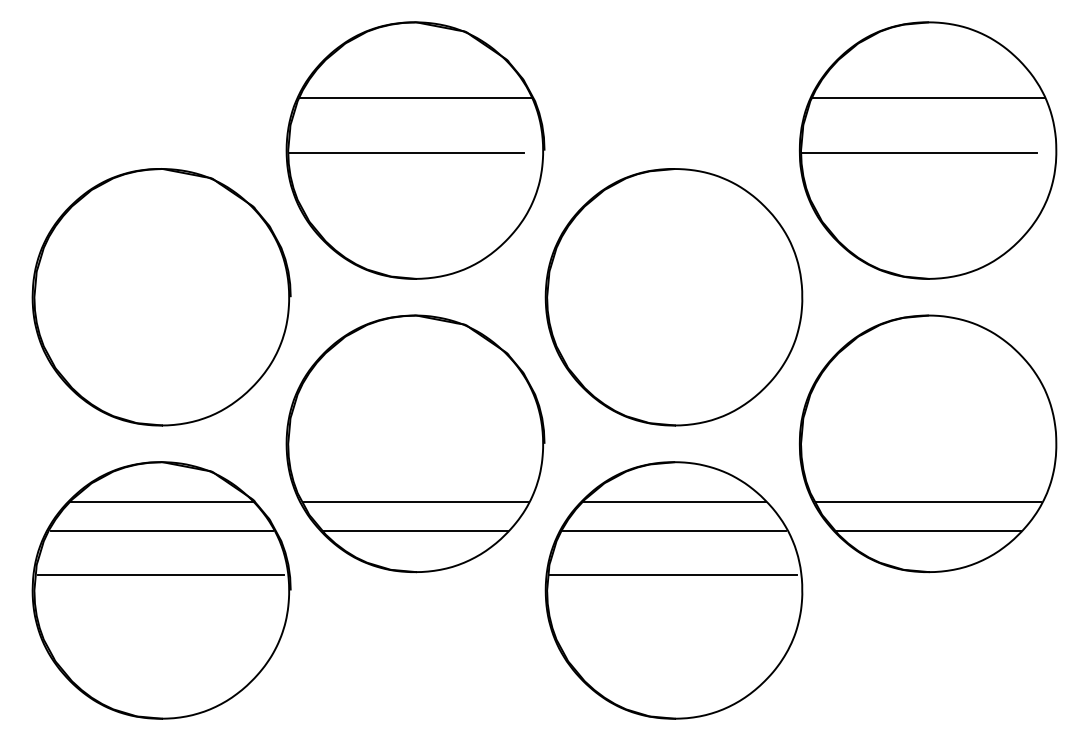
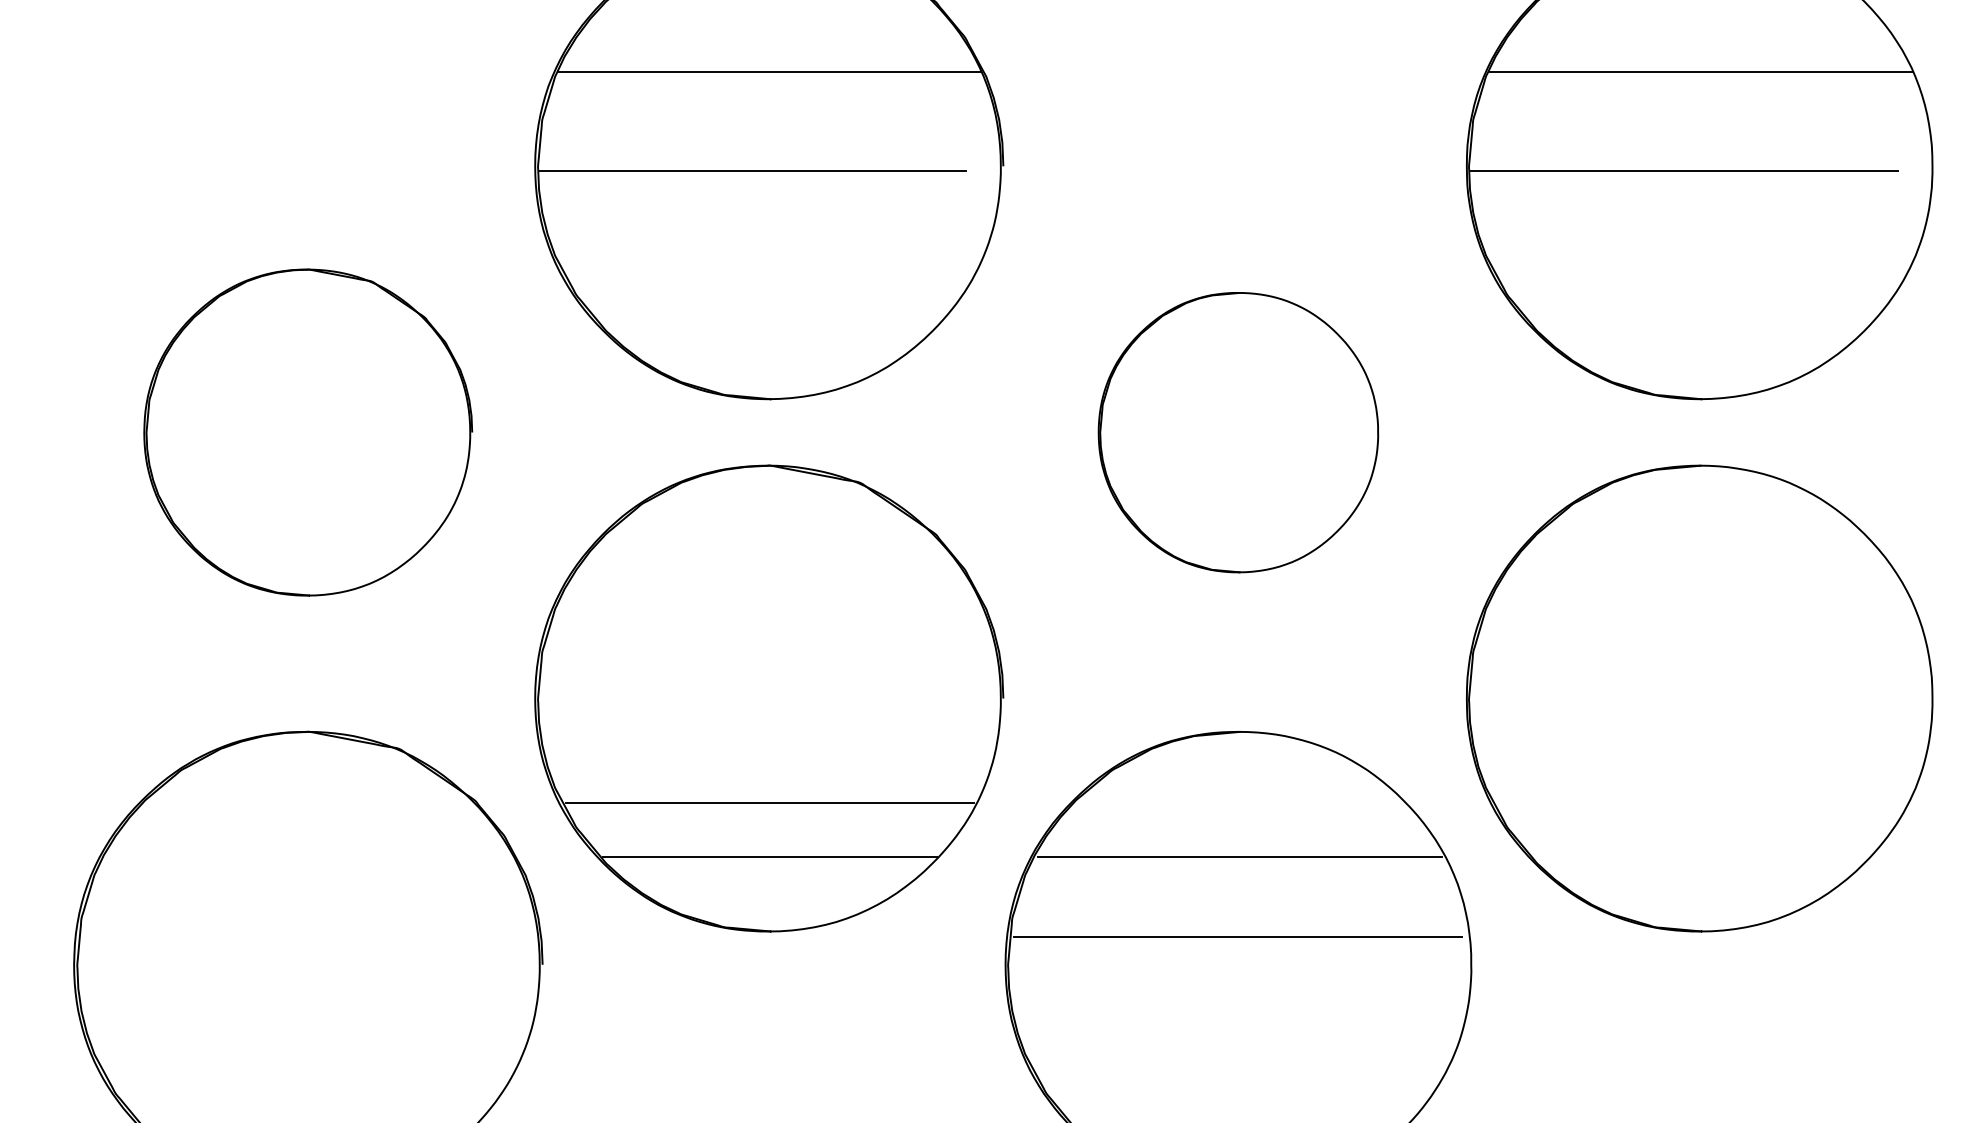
part: (161, 297) -> (308, 432), size x0.7
part: (673, 297) -> (1237, 432), size x0.6
line: (161, 501) -> (308, 803), removed
line: (674, 501) -> (1239, 803), removed
line: (928, 501) -> (1700, 803), removed
line: (161, 531) -> (308, 857), removed
line: (928, 531) -> (1700, 857), removed
line: (160, 575) -> (306, 937), removed

